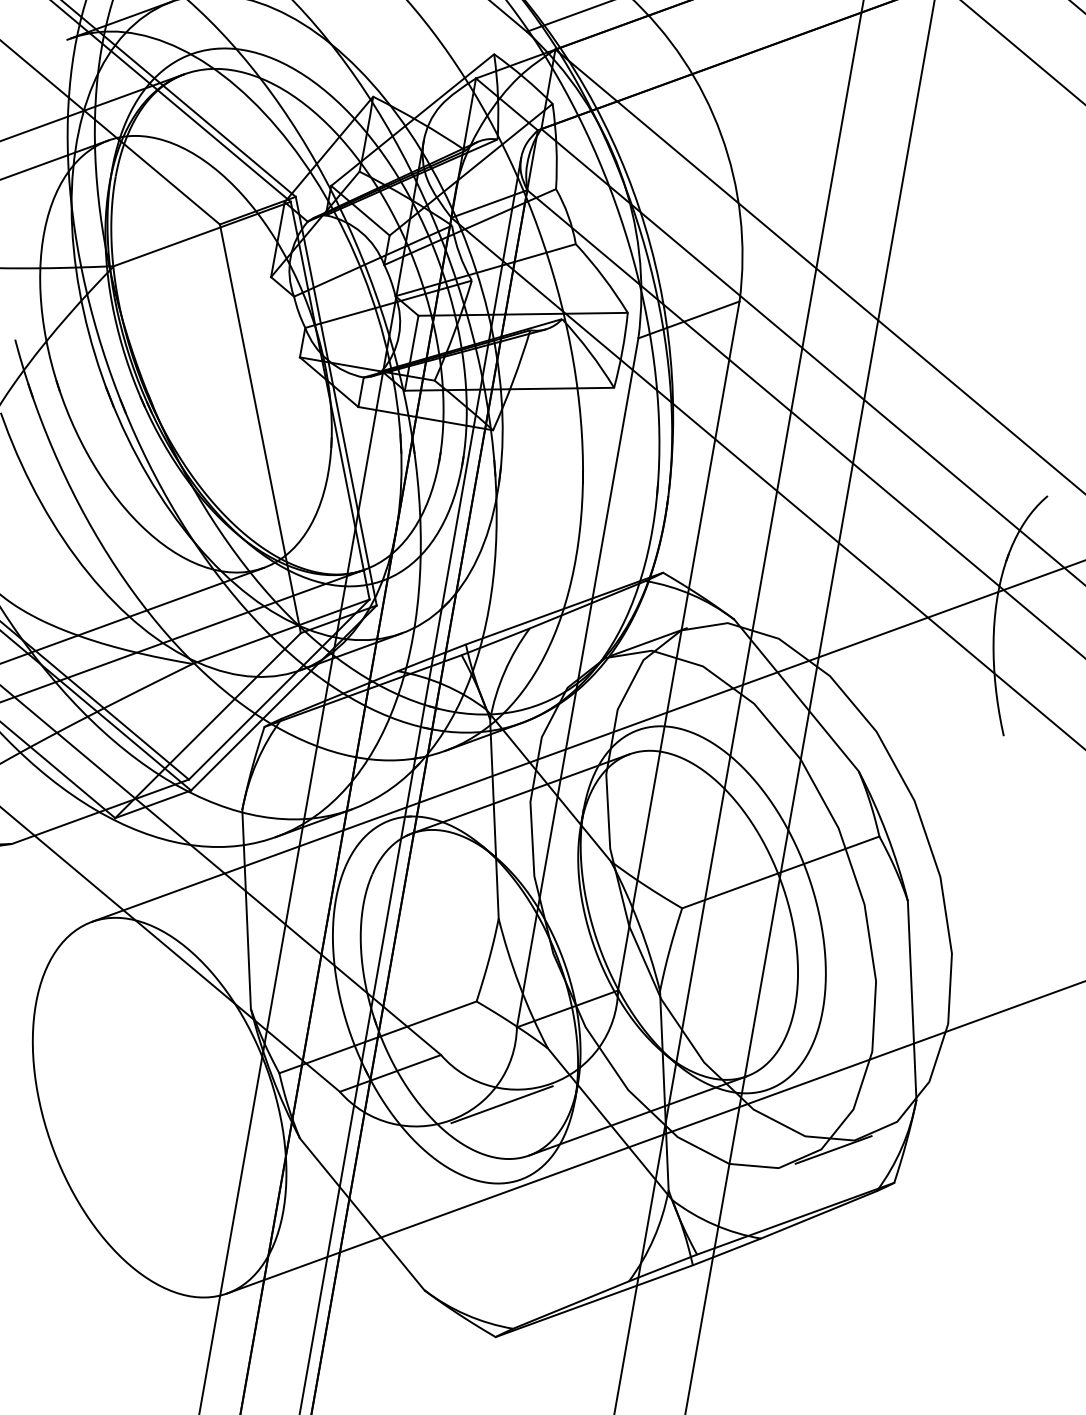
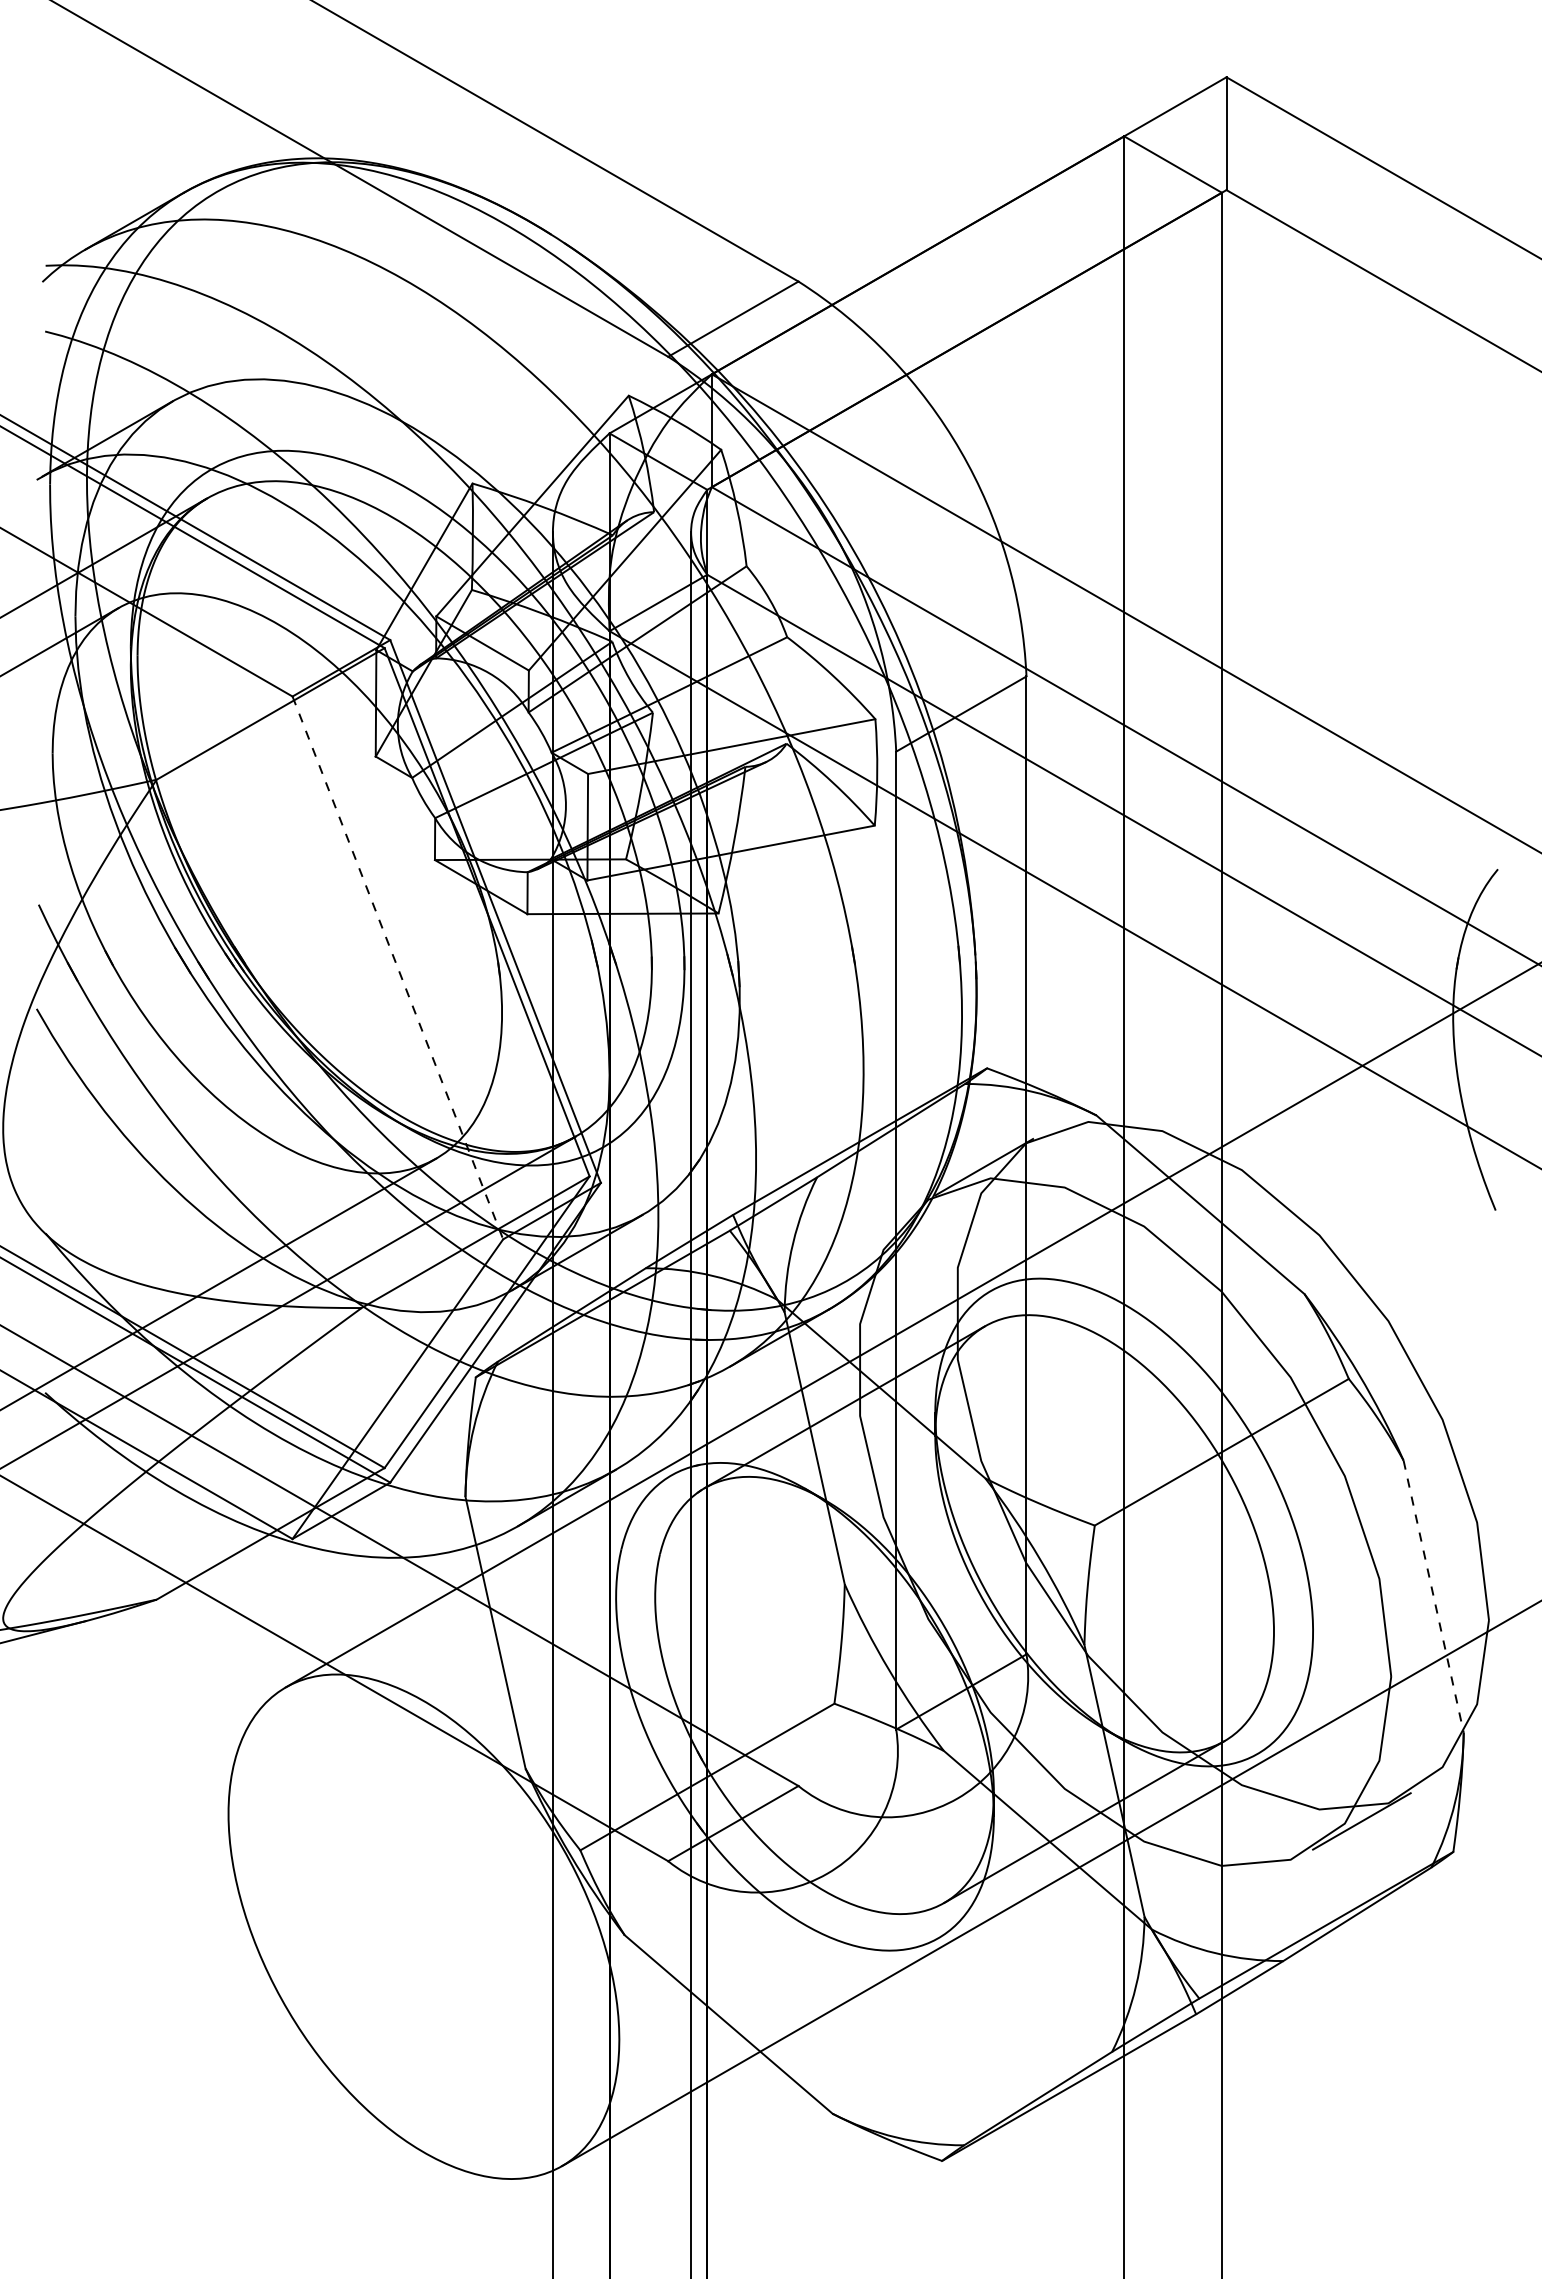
line: (260, 429) -> (398, 968), solid -> dashed
line: (911, 1001) -> (1433, 1597), solid -> dashed
line: (502, 1104) -> (894, 1839), removed

